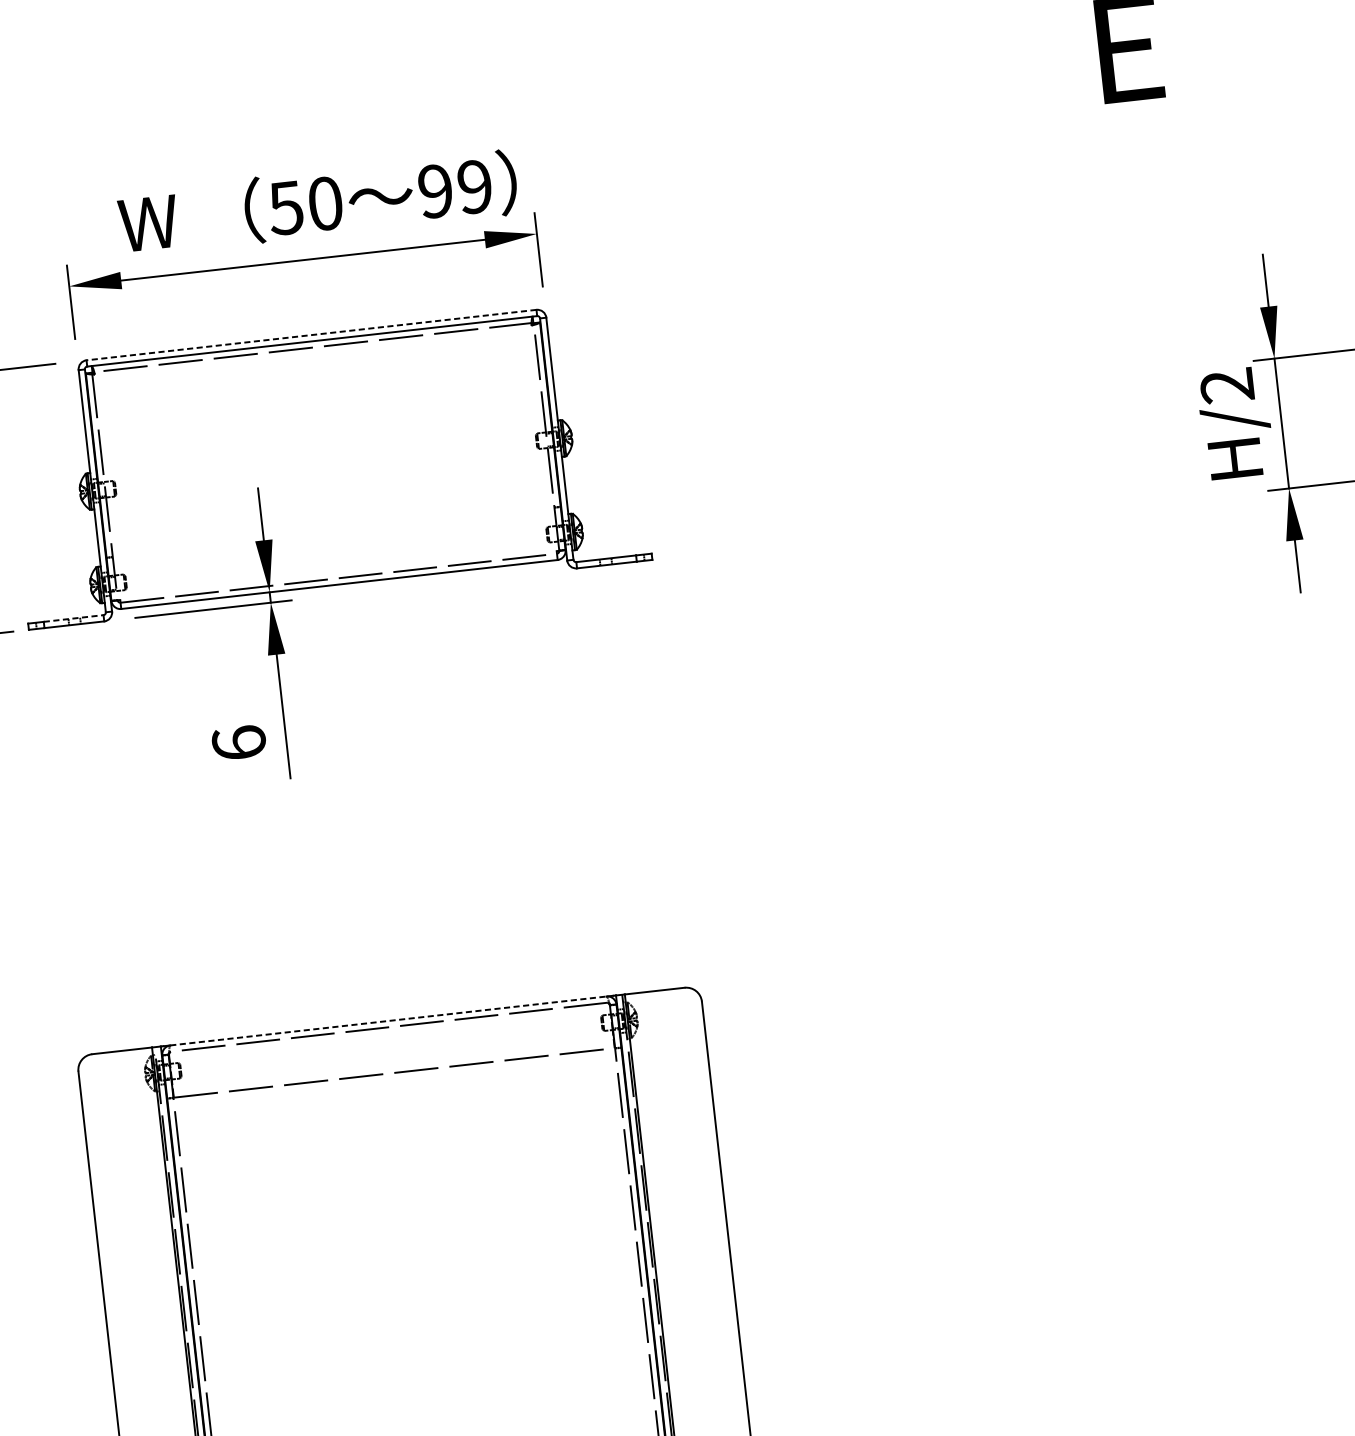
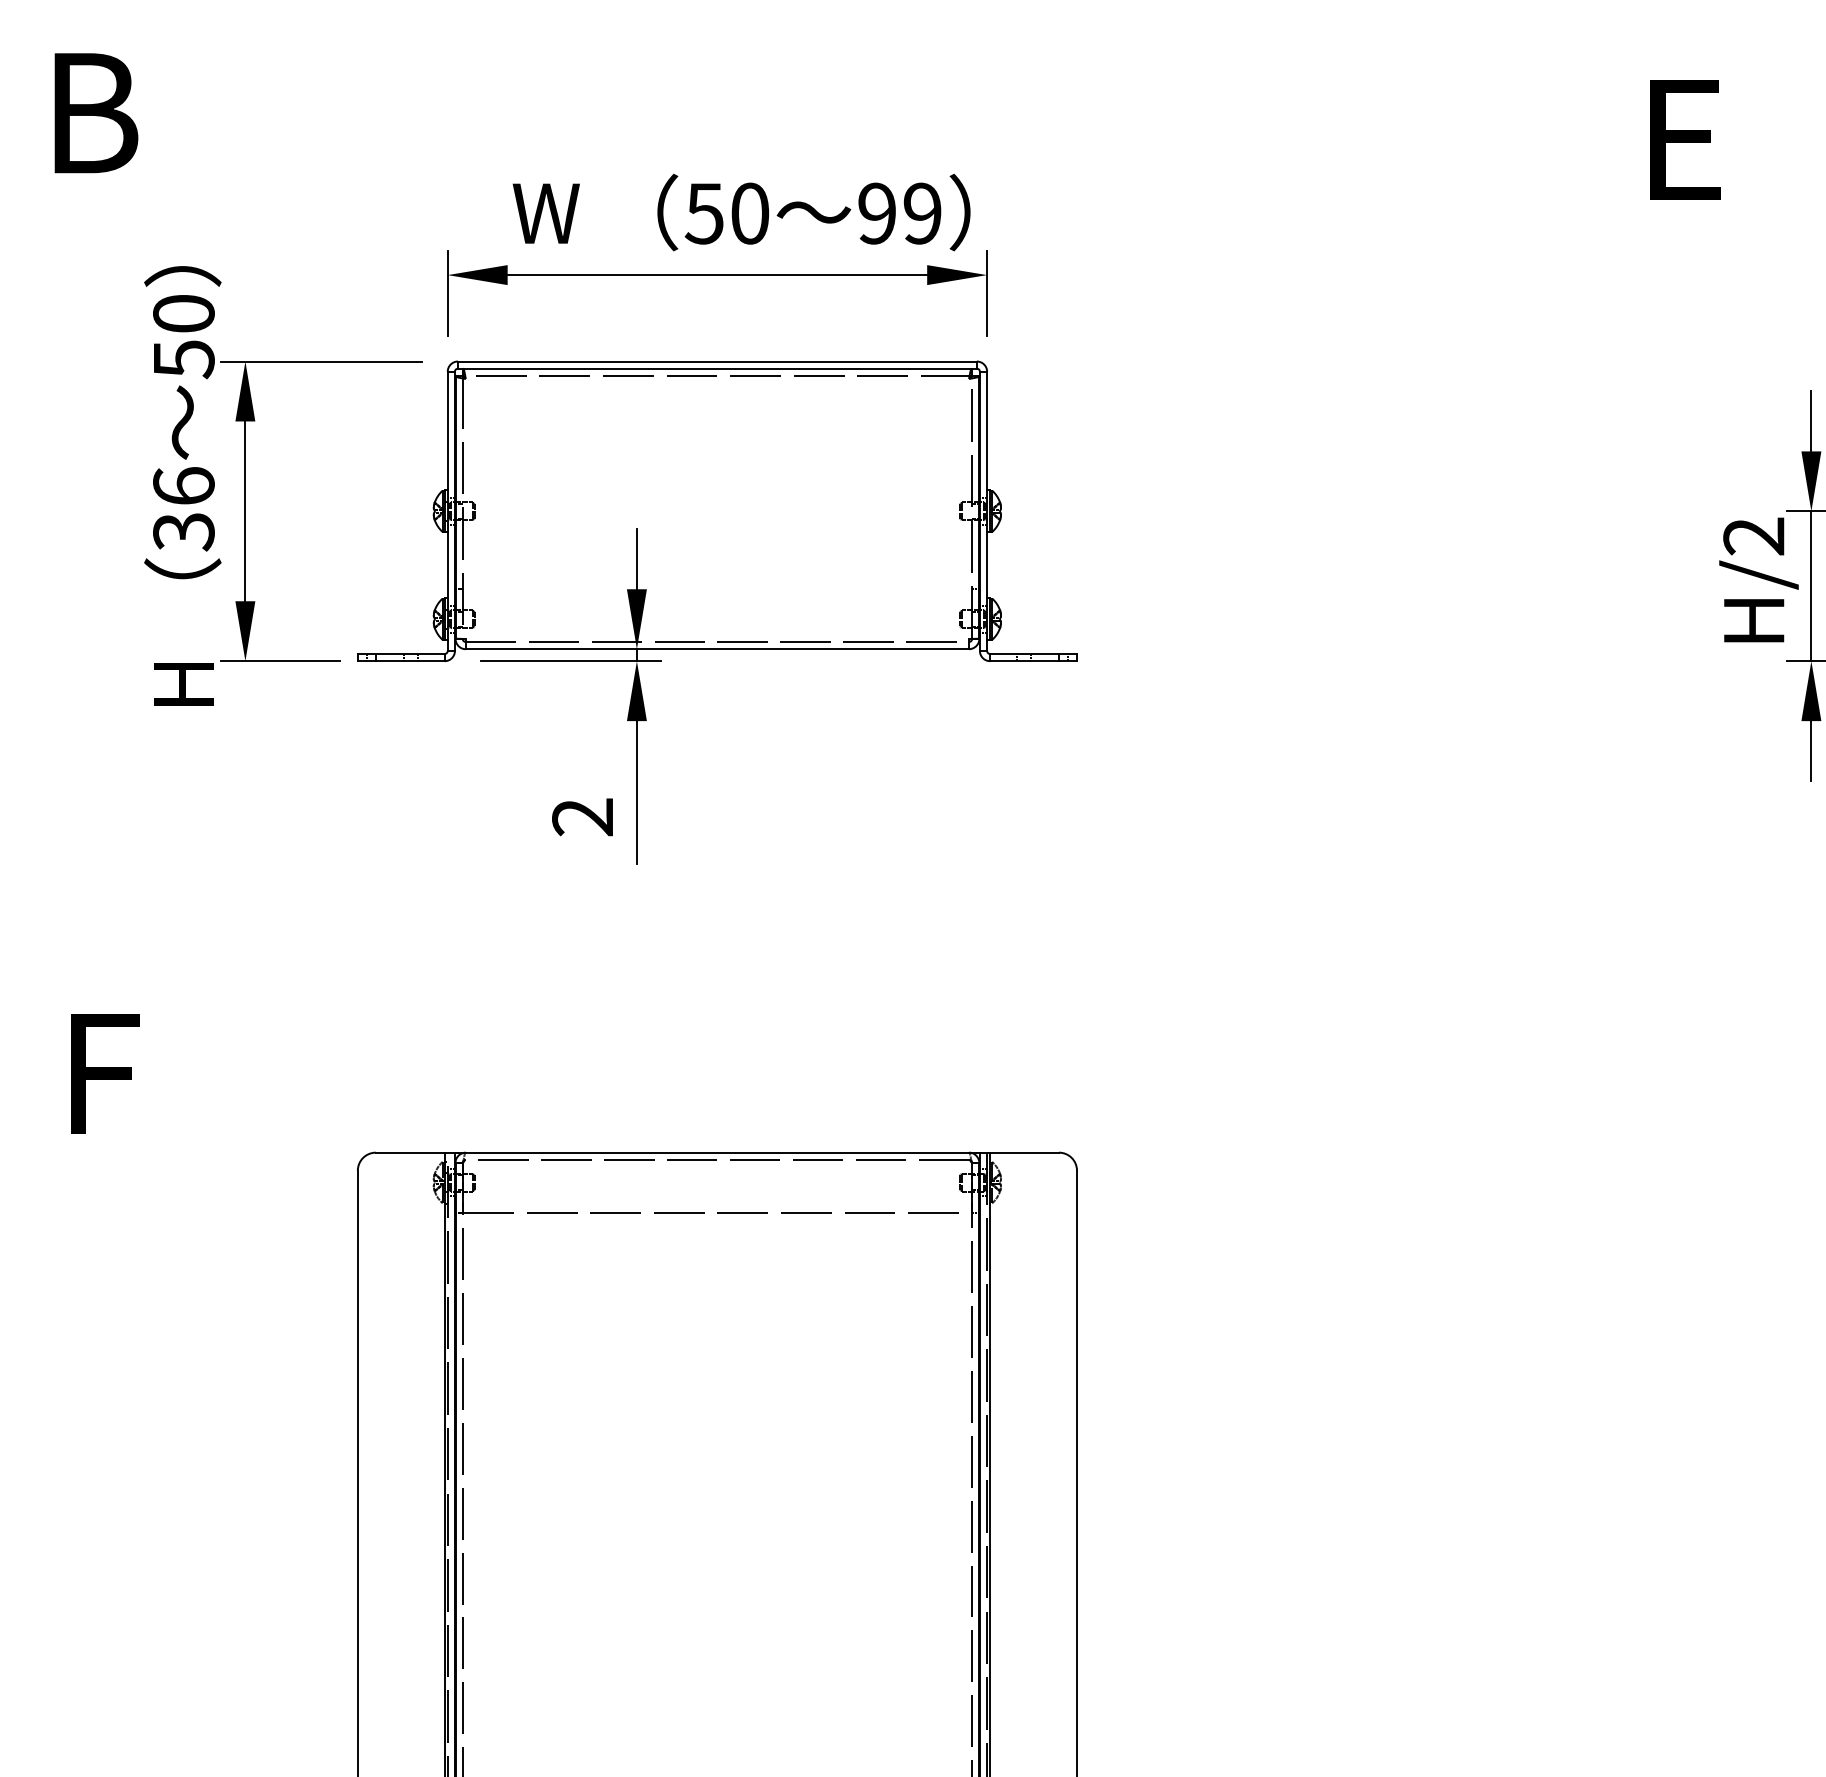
line: (310, 335) -> (716, 361), dashed -> solid
line: (73, 618) -> (410, 653), dashed -> solid
text: (238, 743) -> (582, 817), 6 -> 2
line: (388, 1020) -> (717, 1152), dashed -> solid

